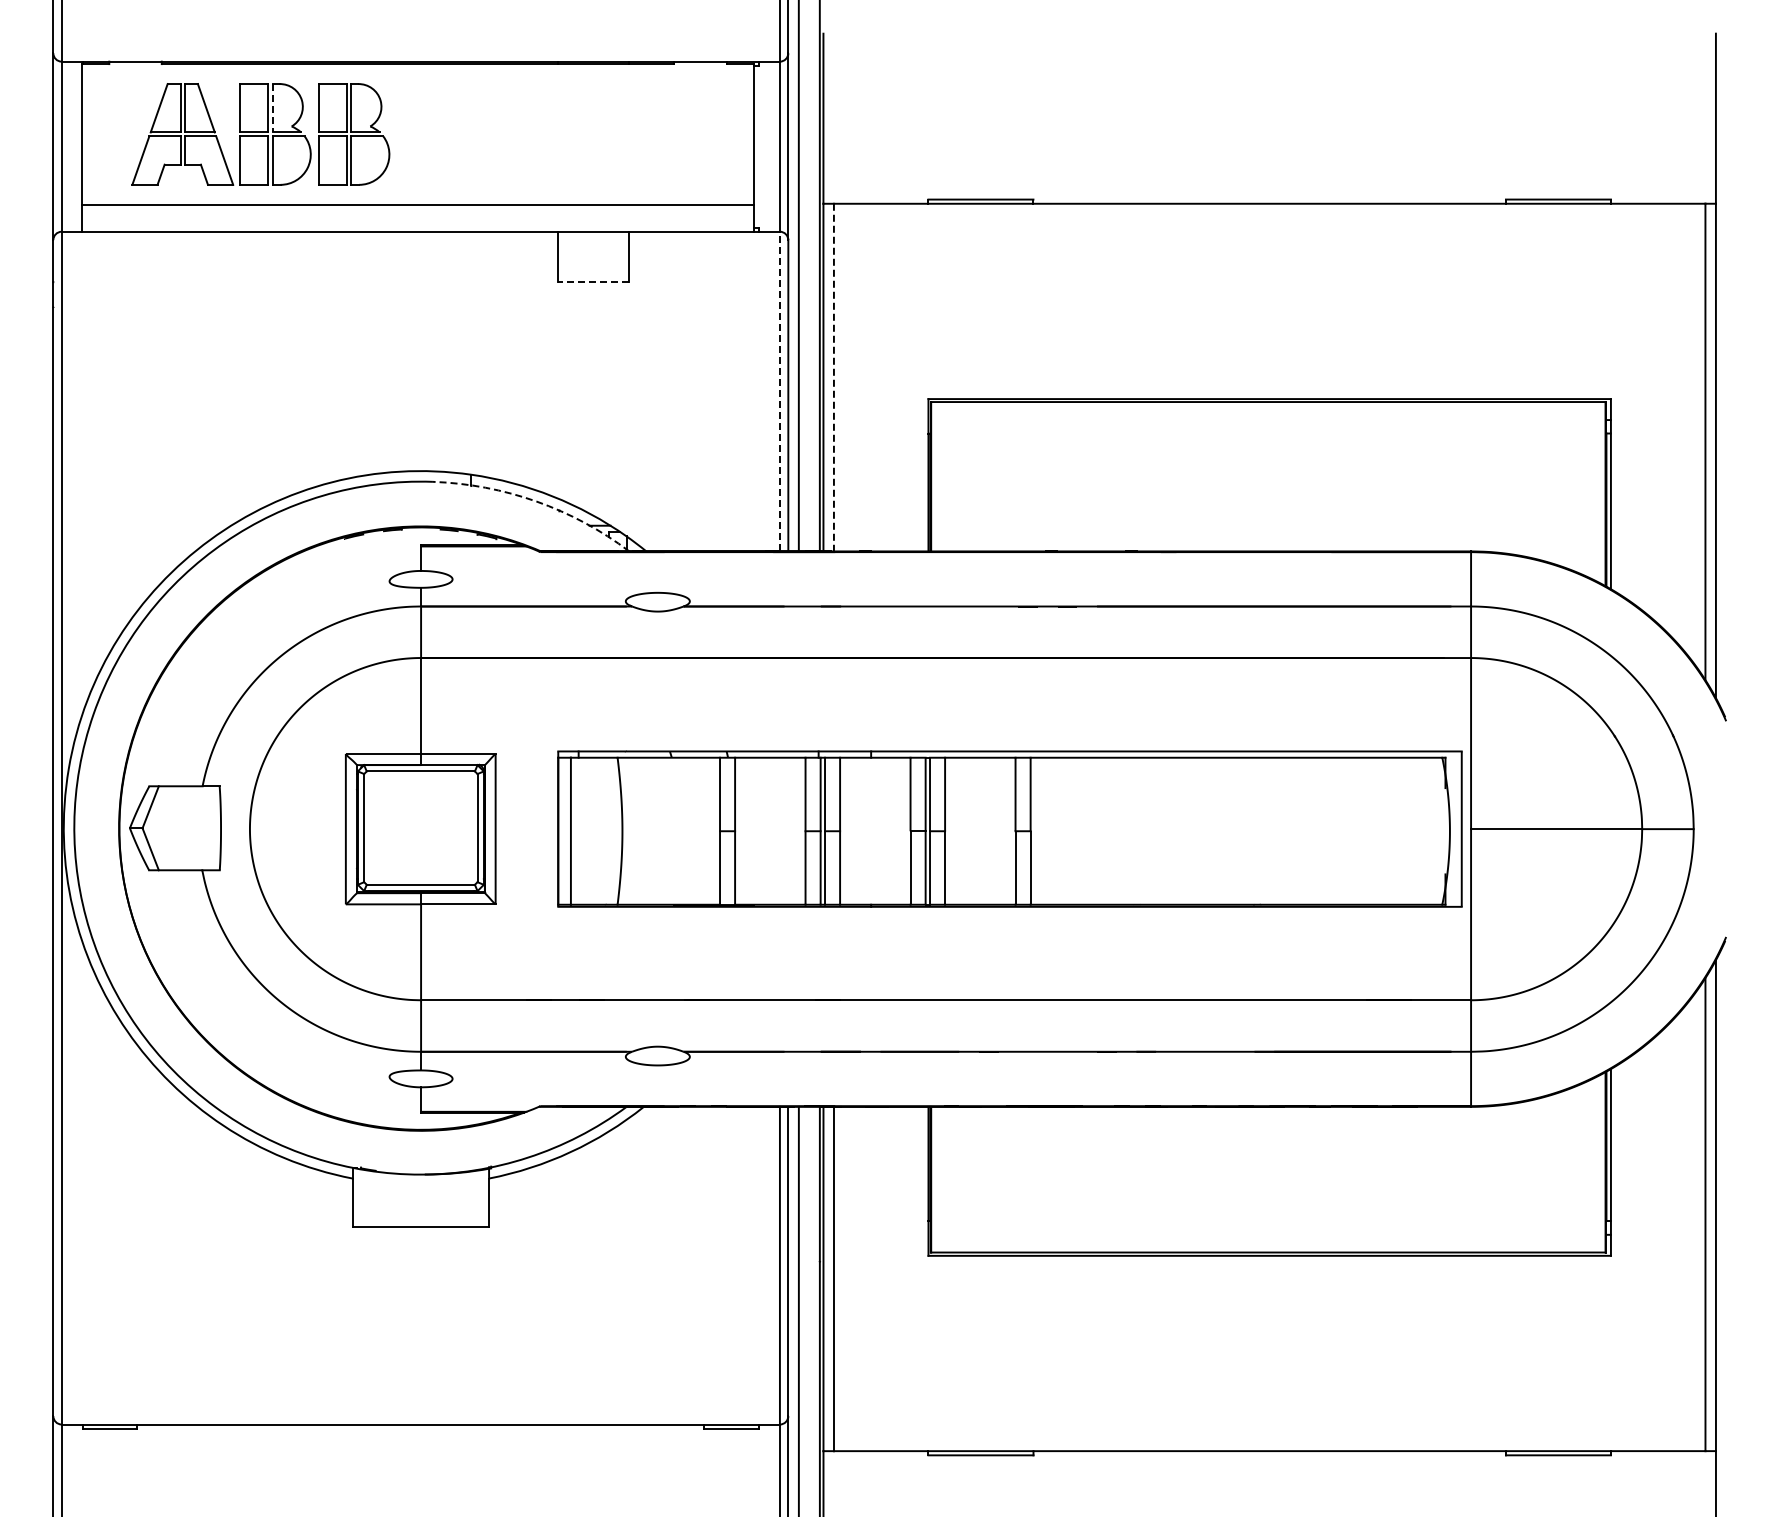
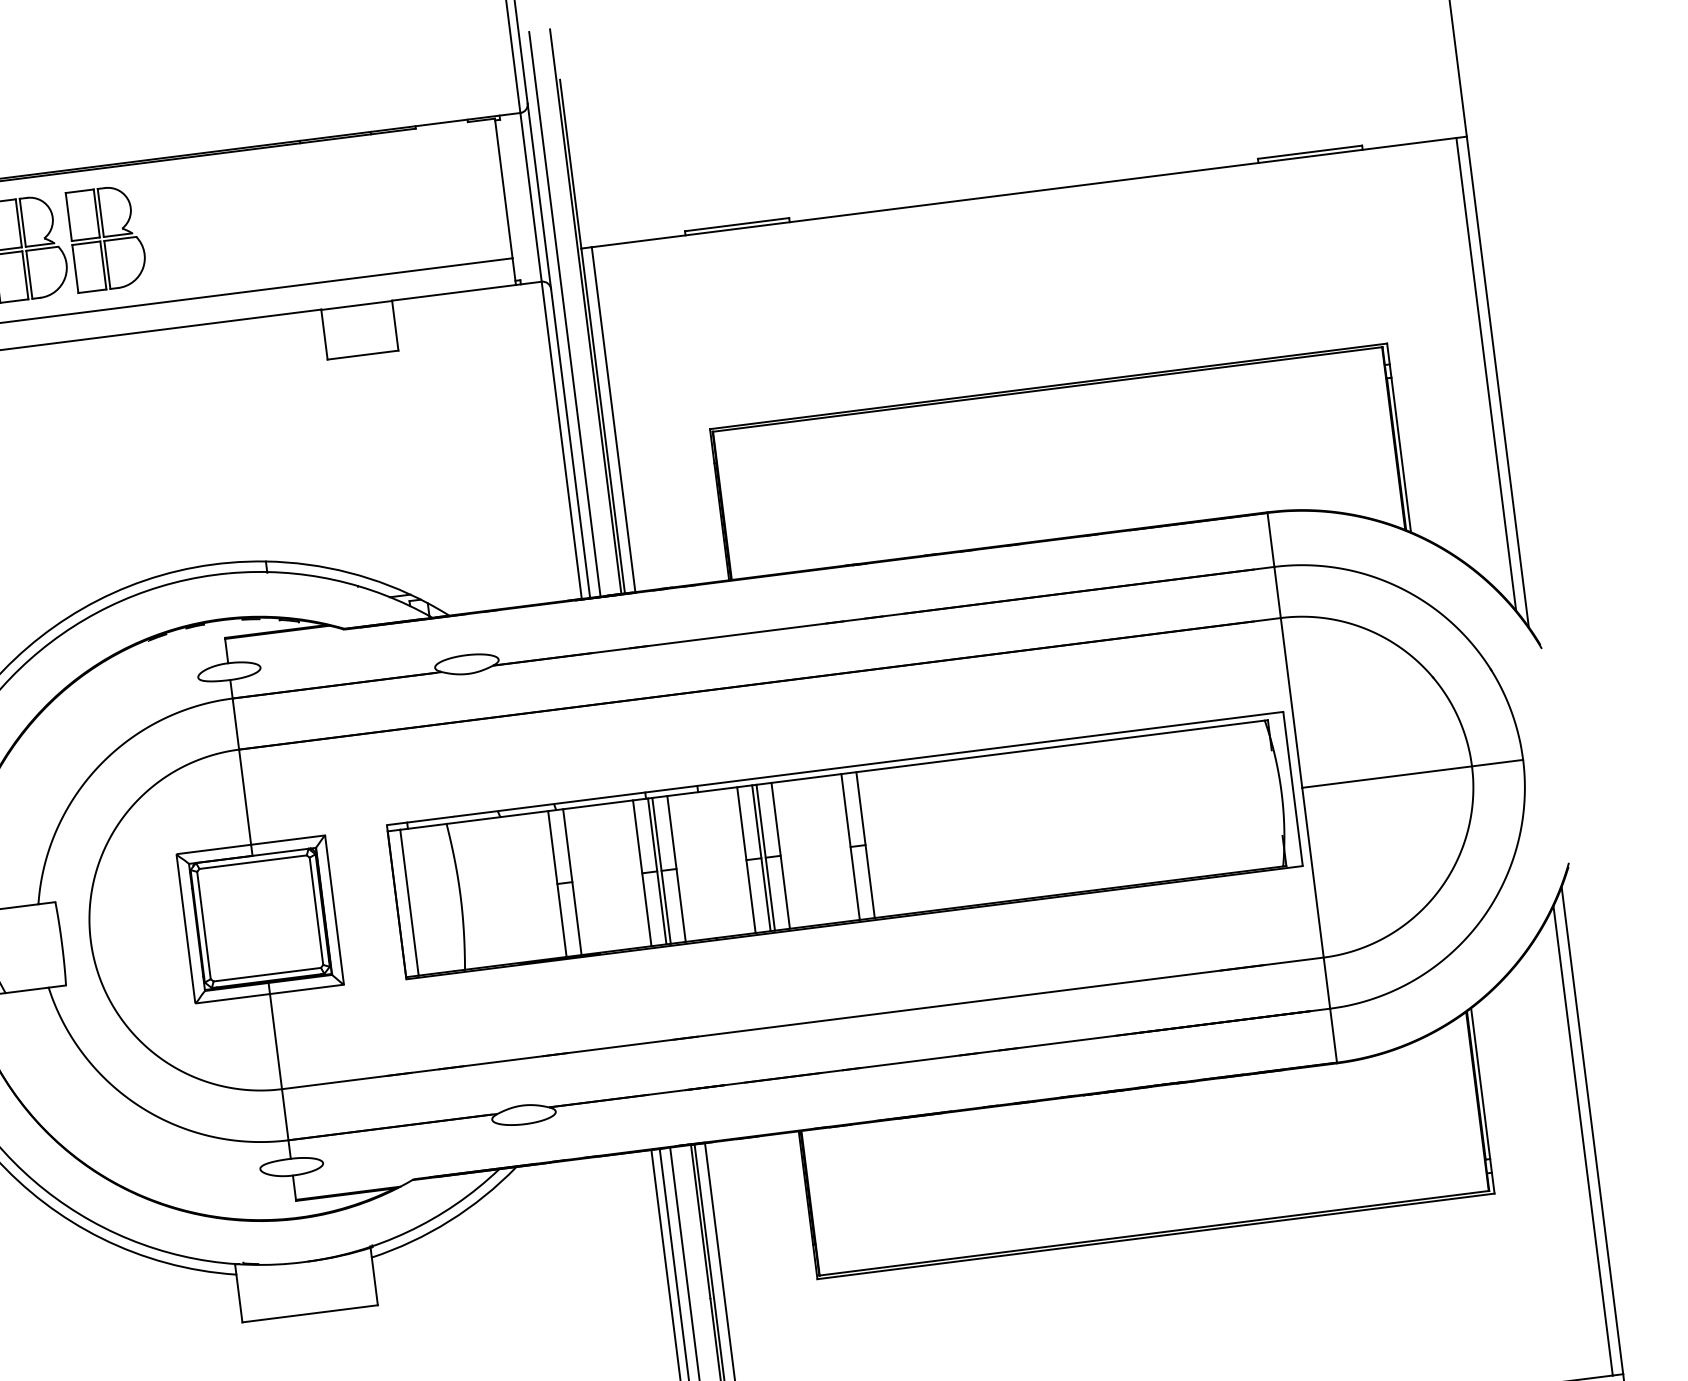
line: (272, 108) -> (22, 223), dashed -> solid
line: (593, 282) -> (363, 355), dashed -> solid
line: (833, 377) -> (613, 419), dashed -> solid
line: (779, 391) -> (561, 440), dashed -> solid
arc: (536, 501) -> (334, 579), dashed -> solid

